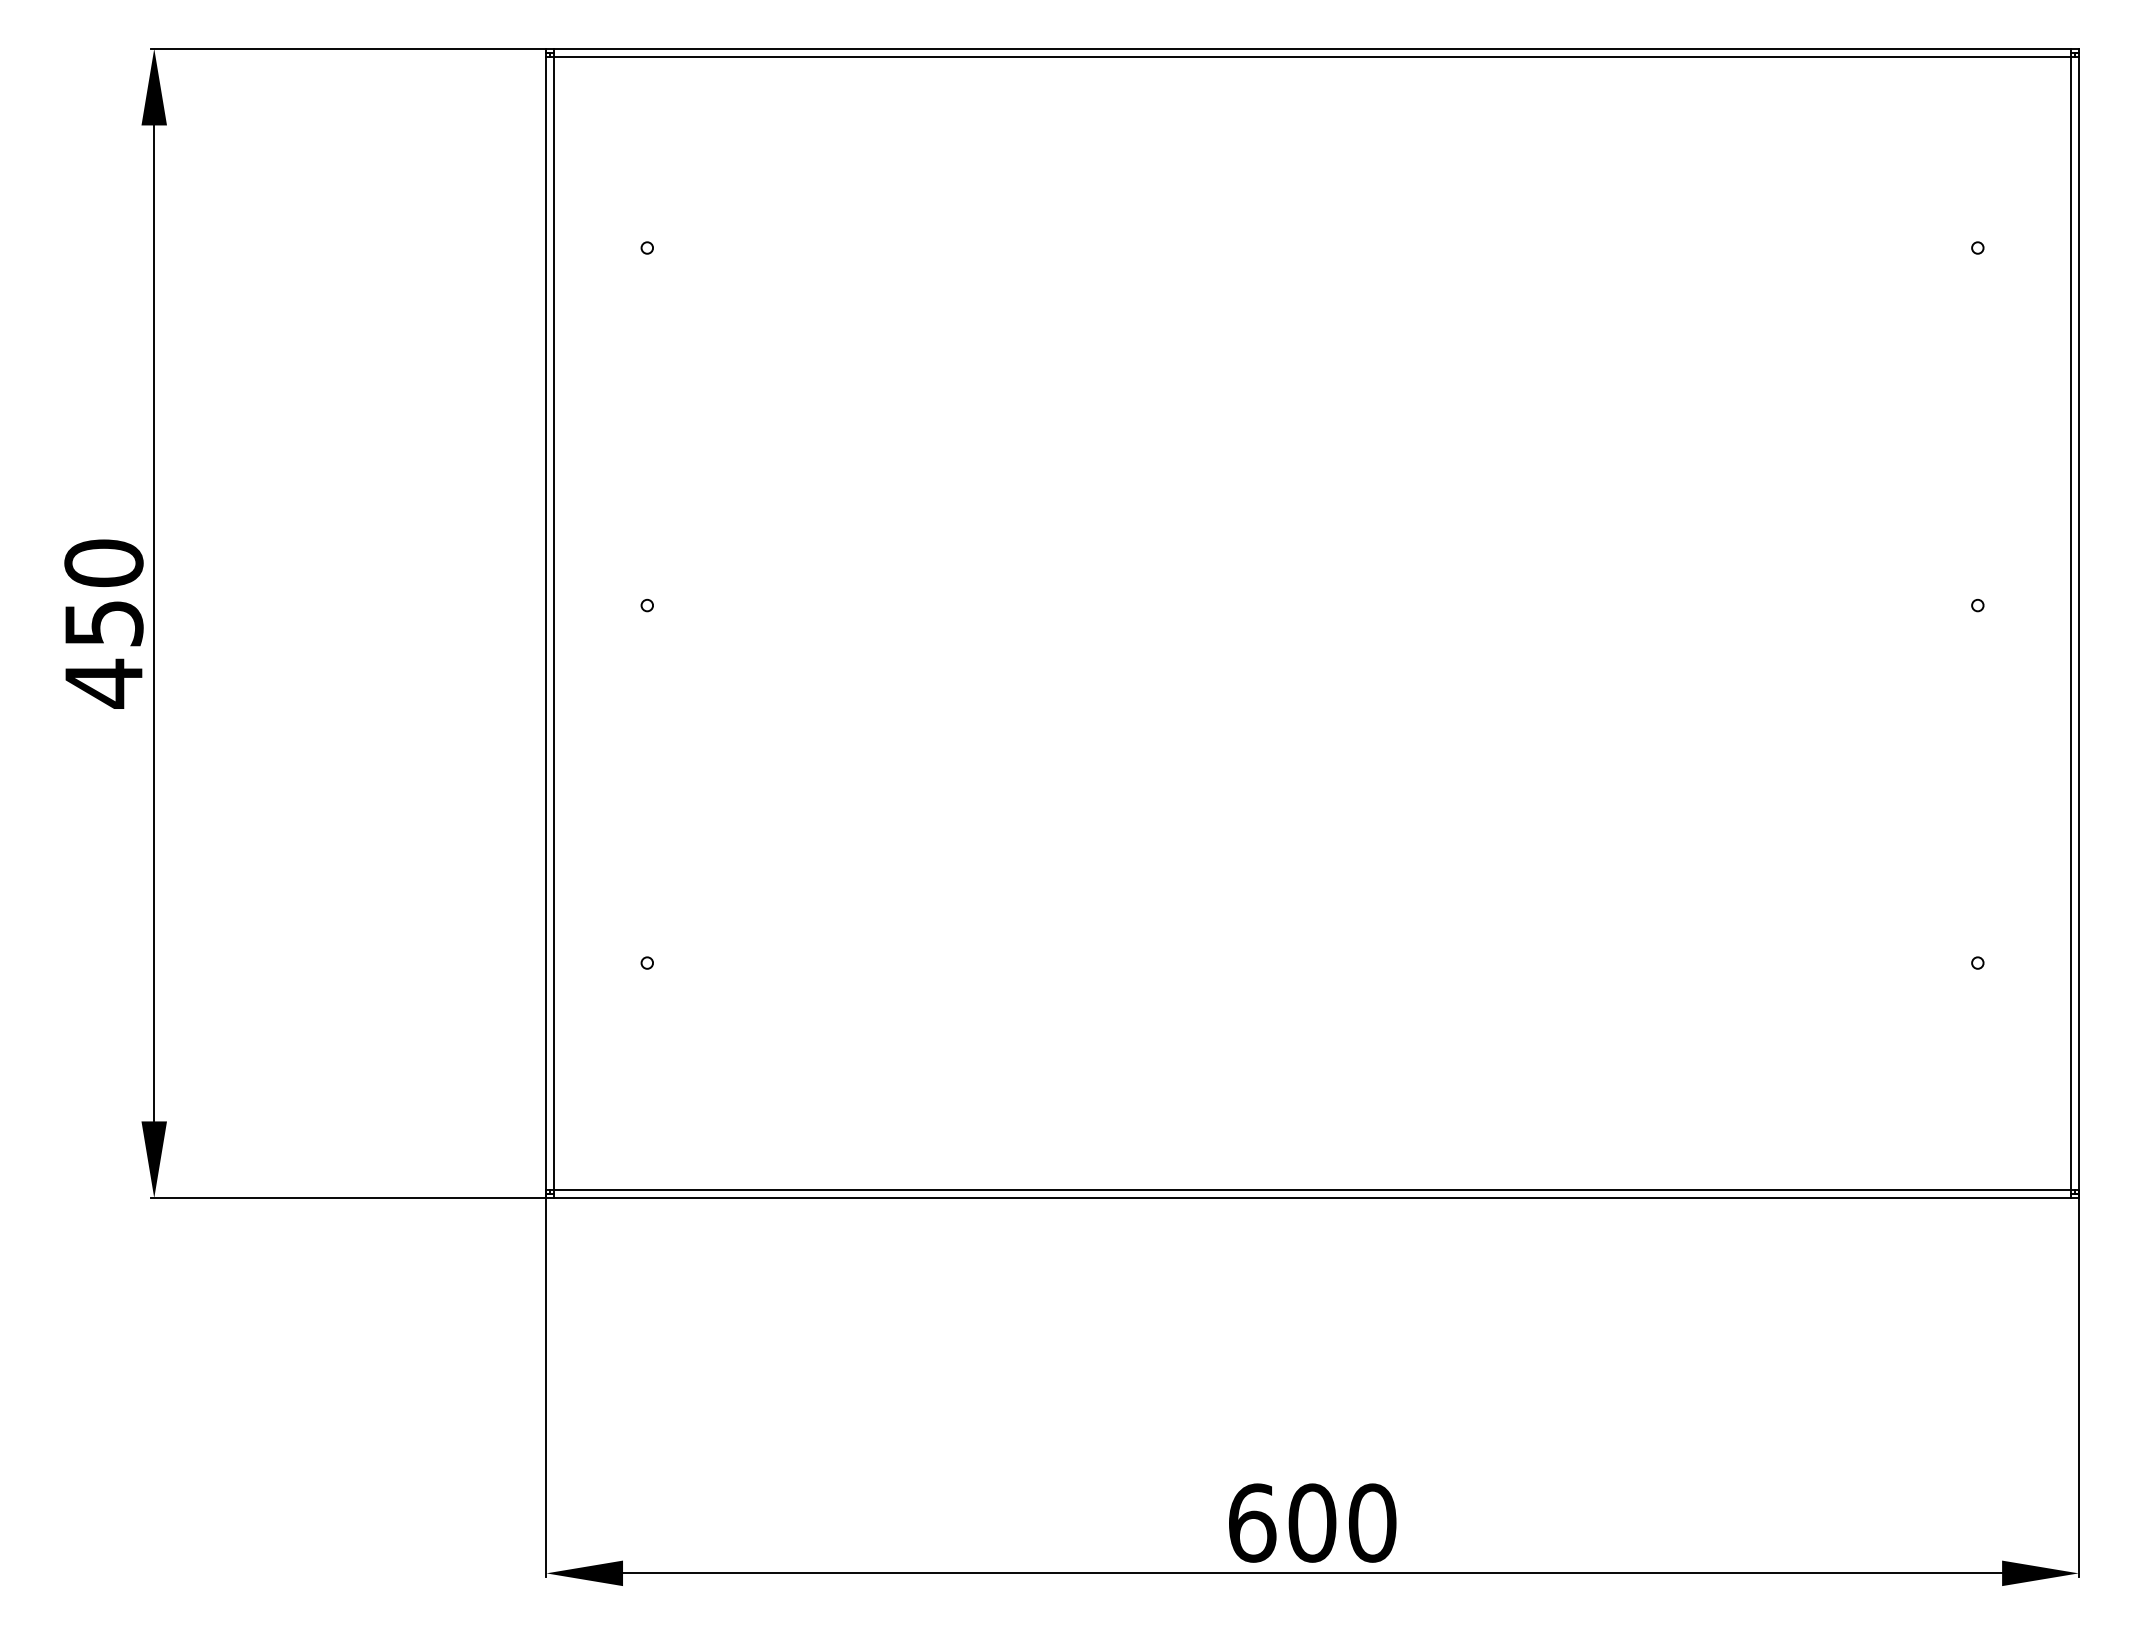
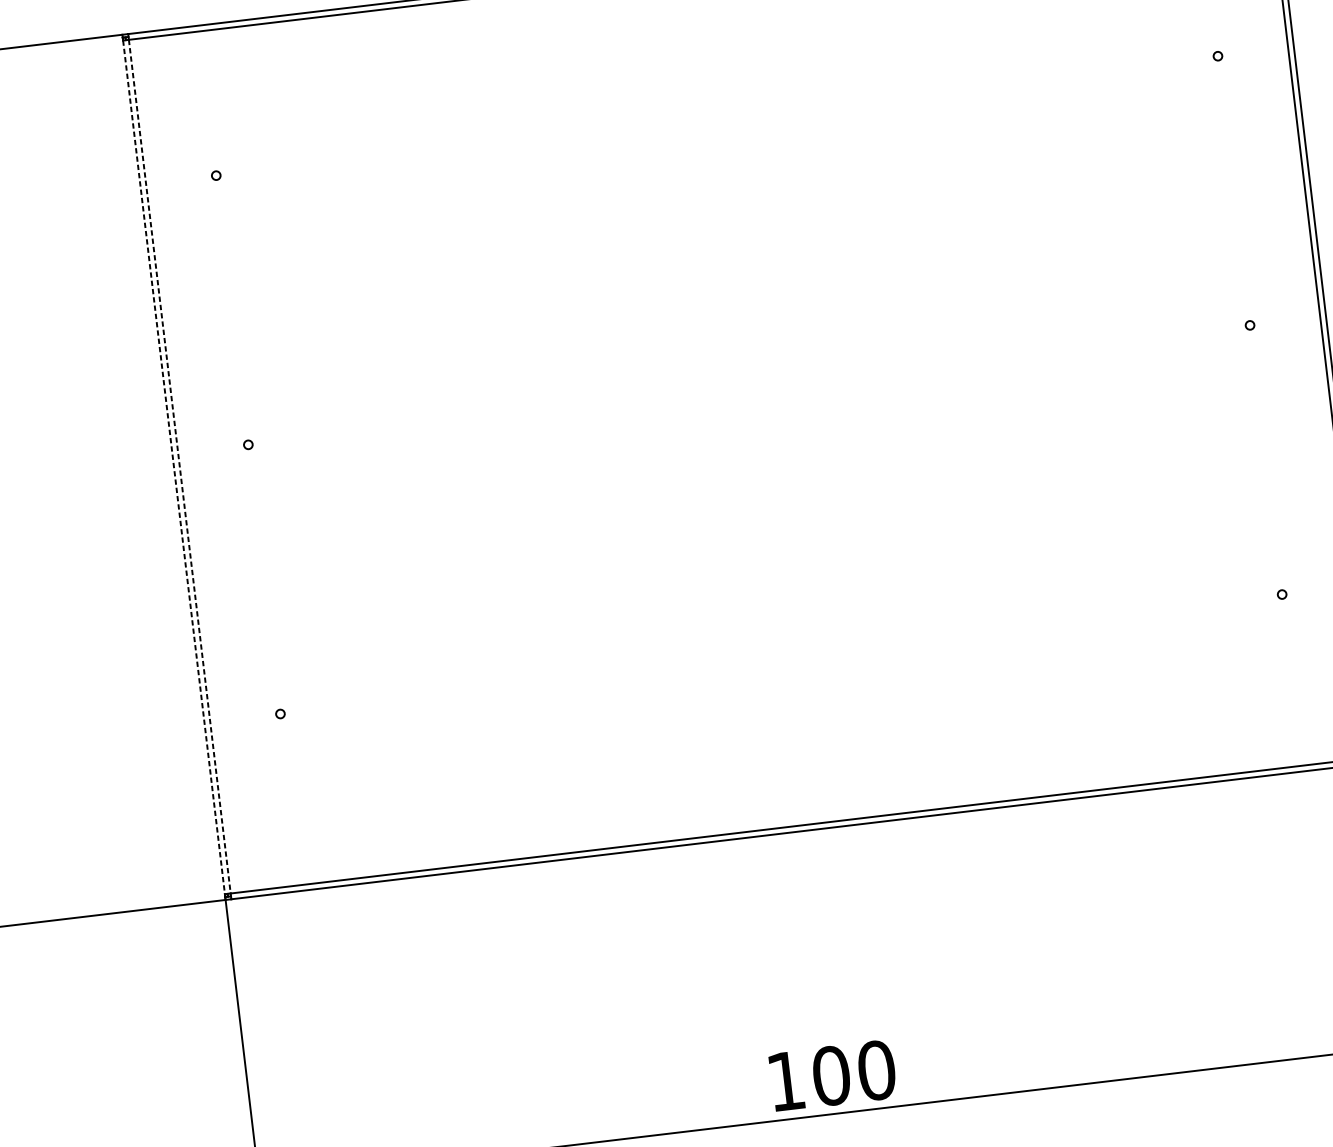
line: (546, 623) -> (174, 467), solid -> dashed
line: (554, 623) -> (180, 466), solid -> dashed
text: (1252, 1522) -> (786, 1080), 600 -> 100

